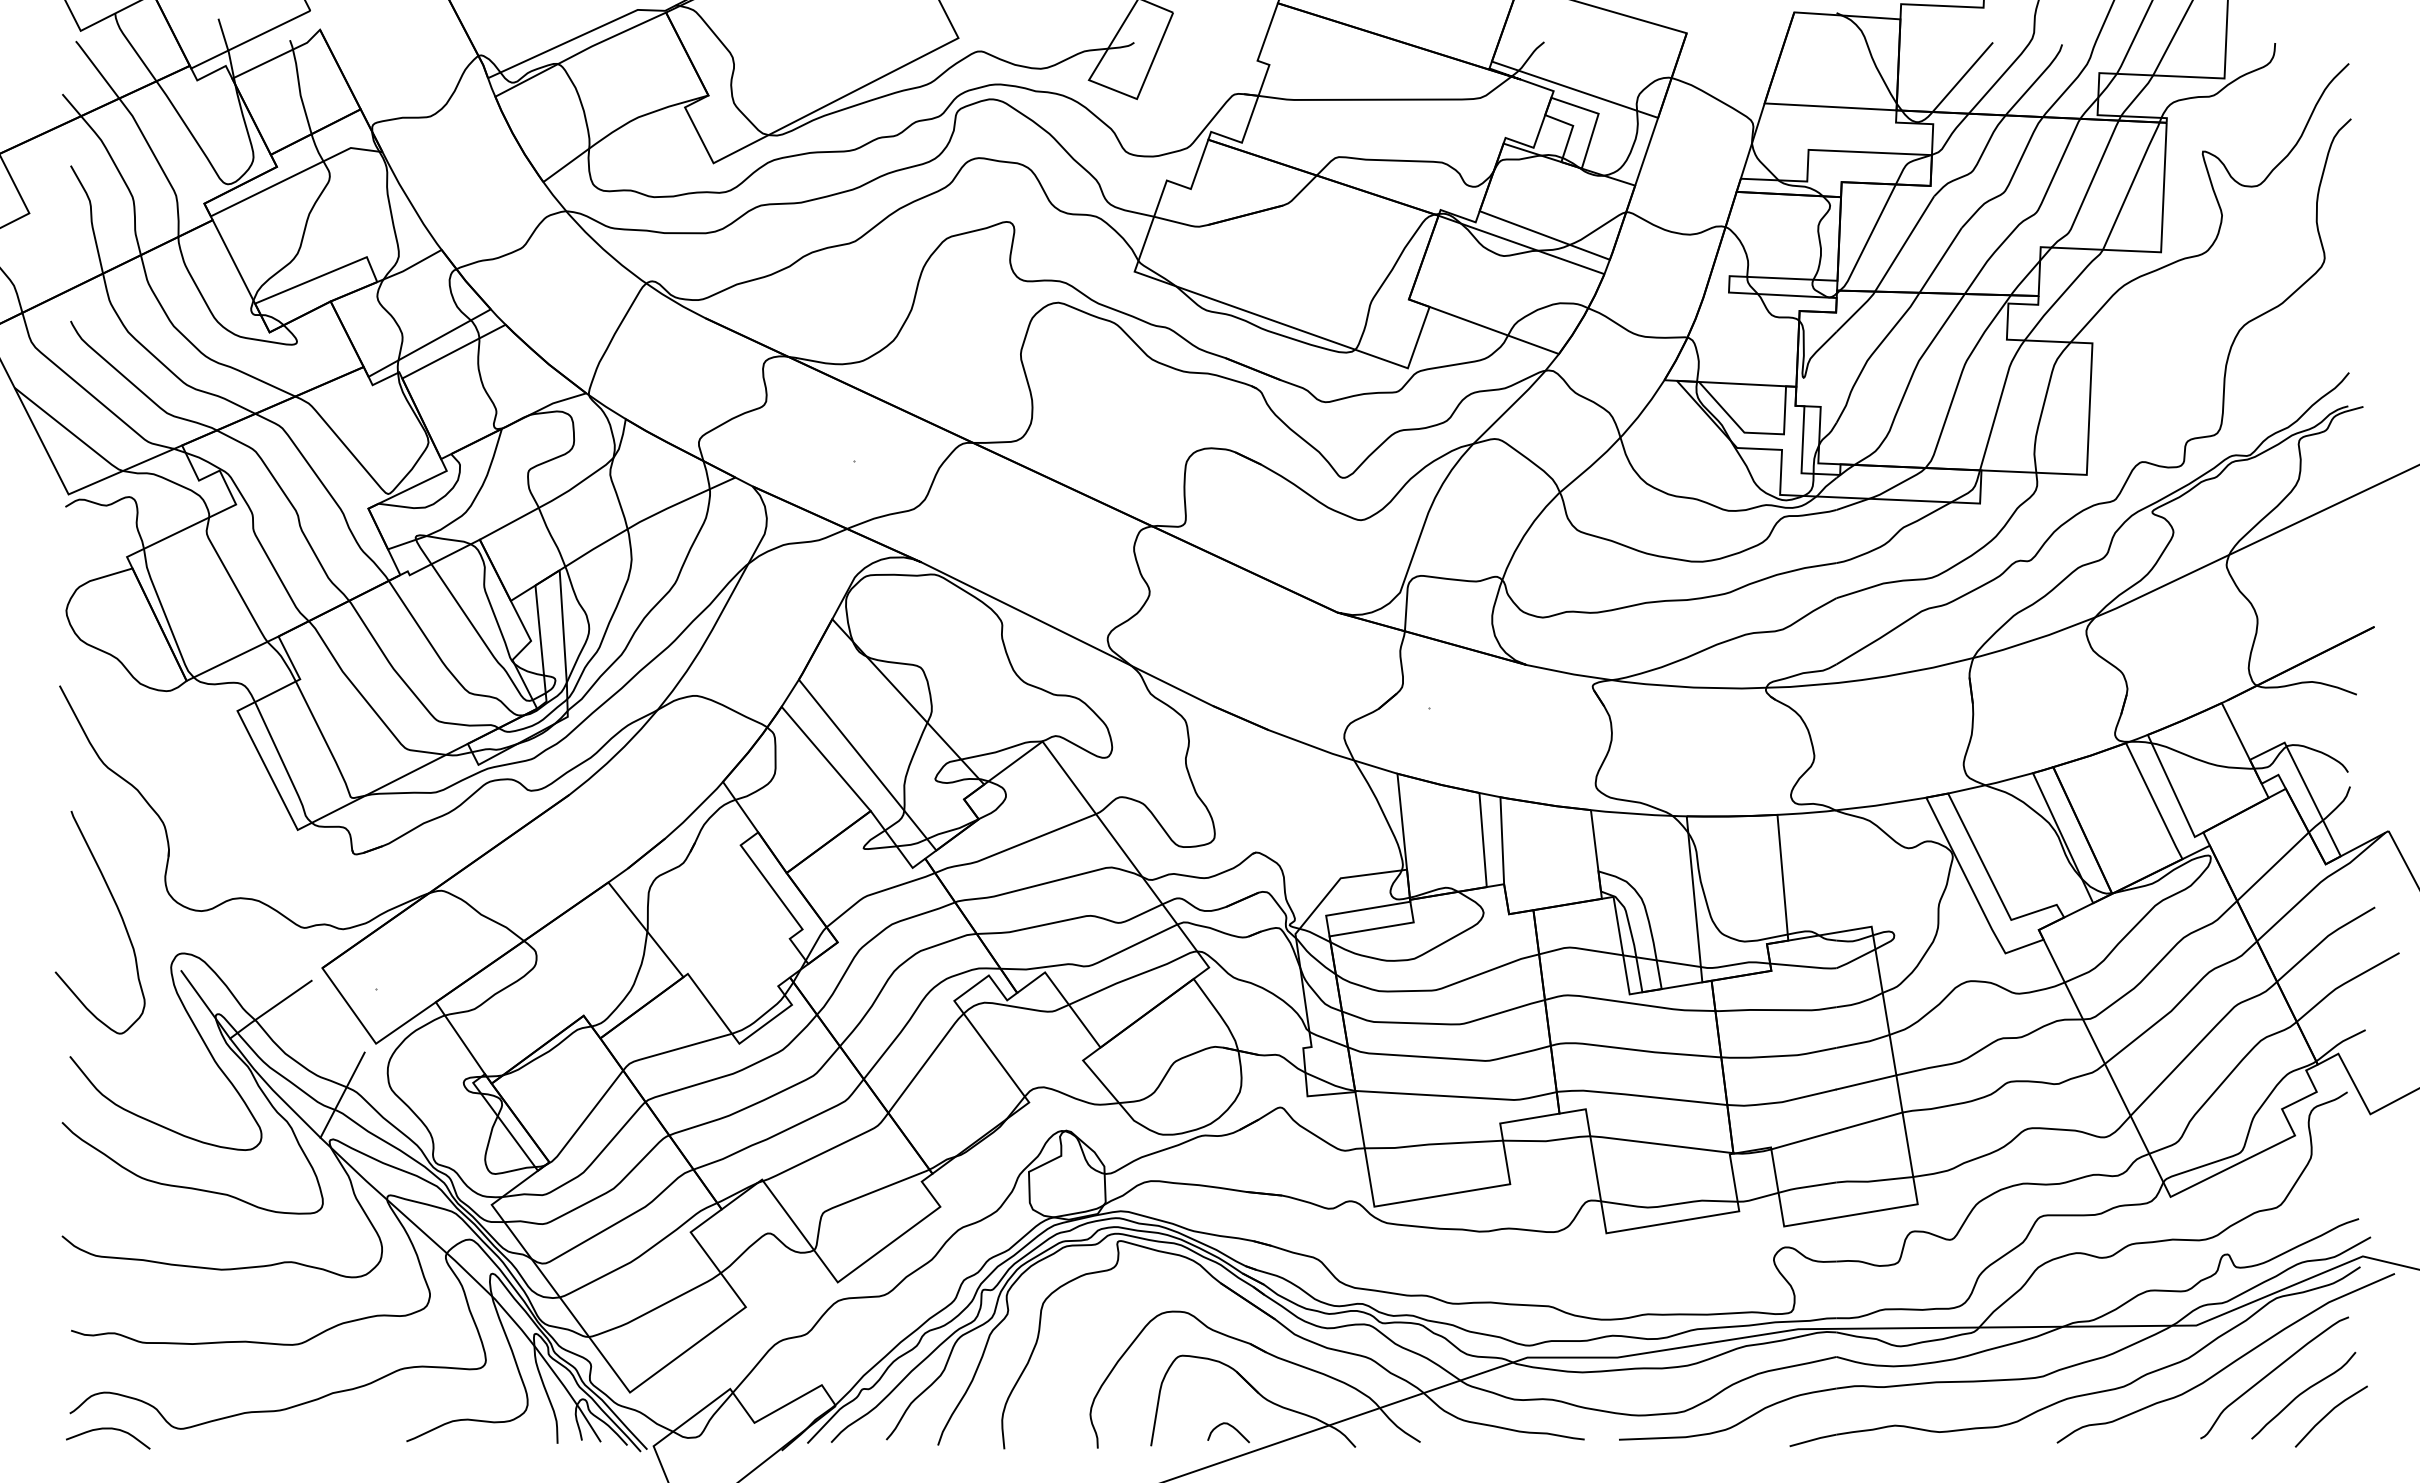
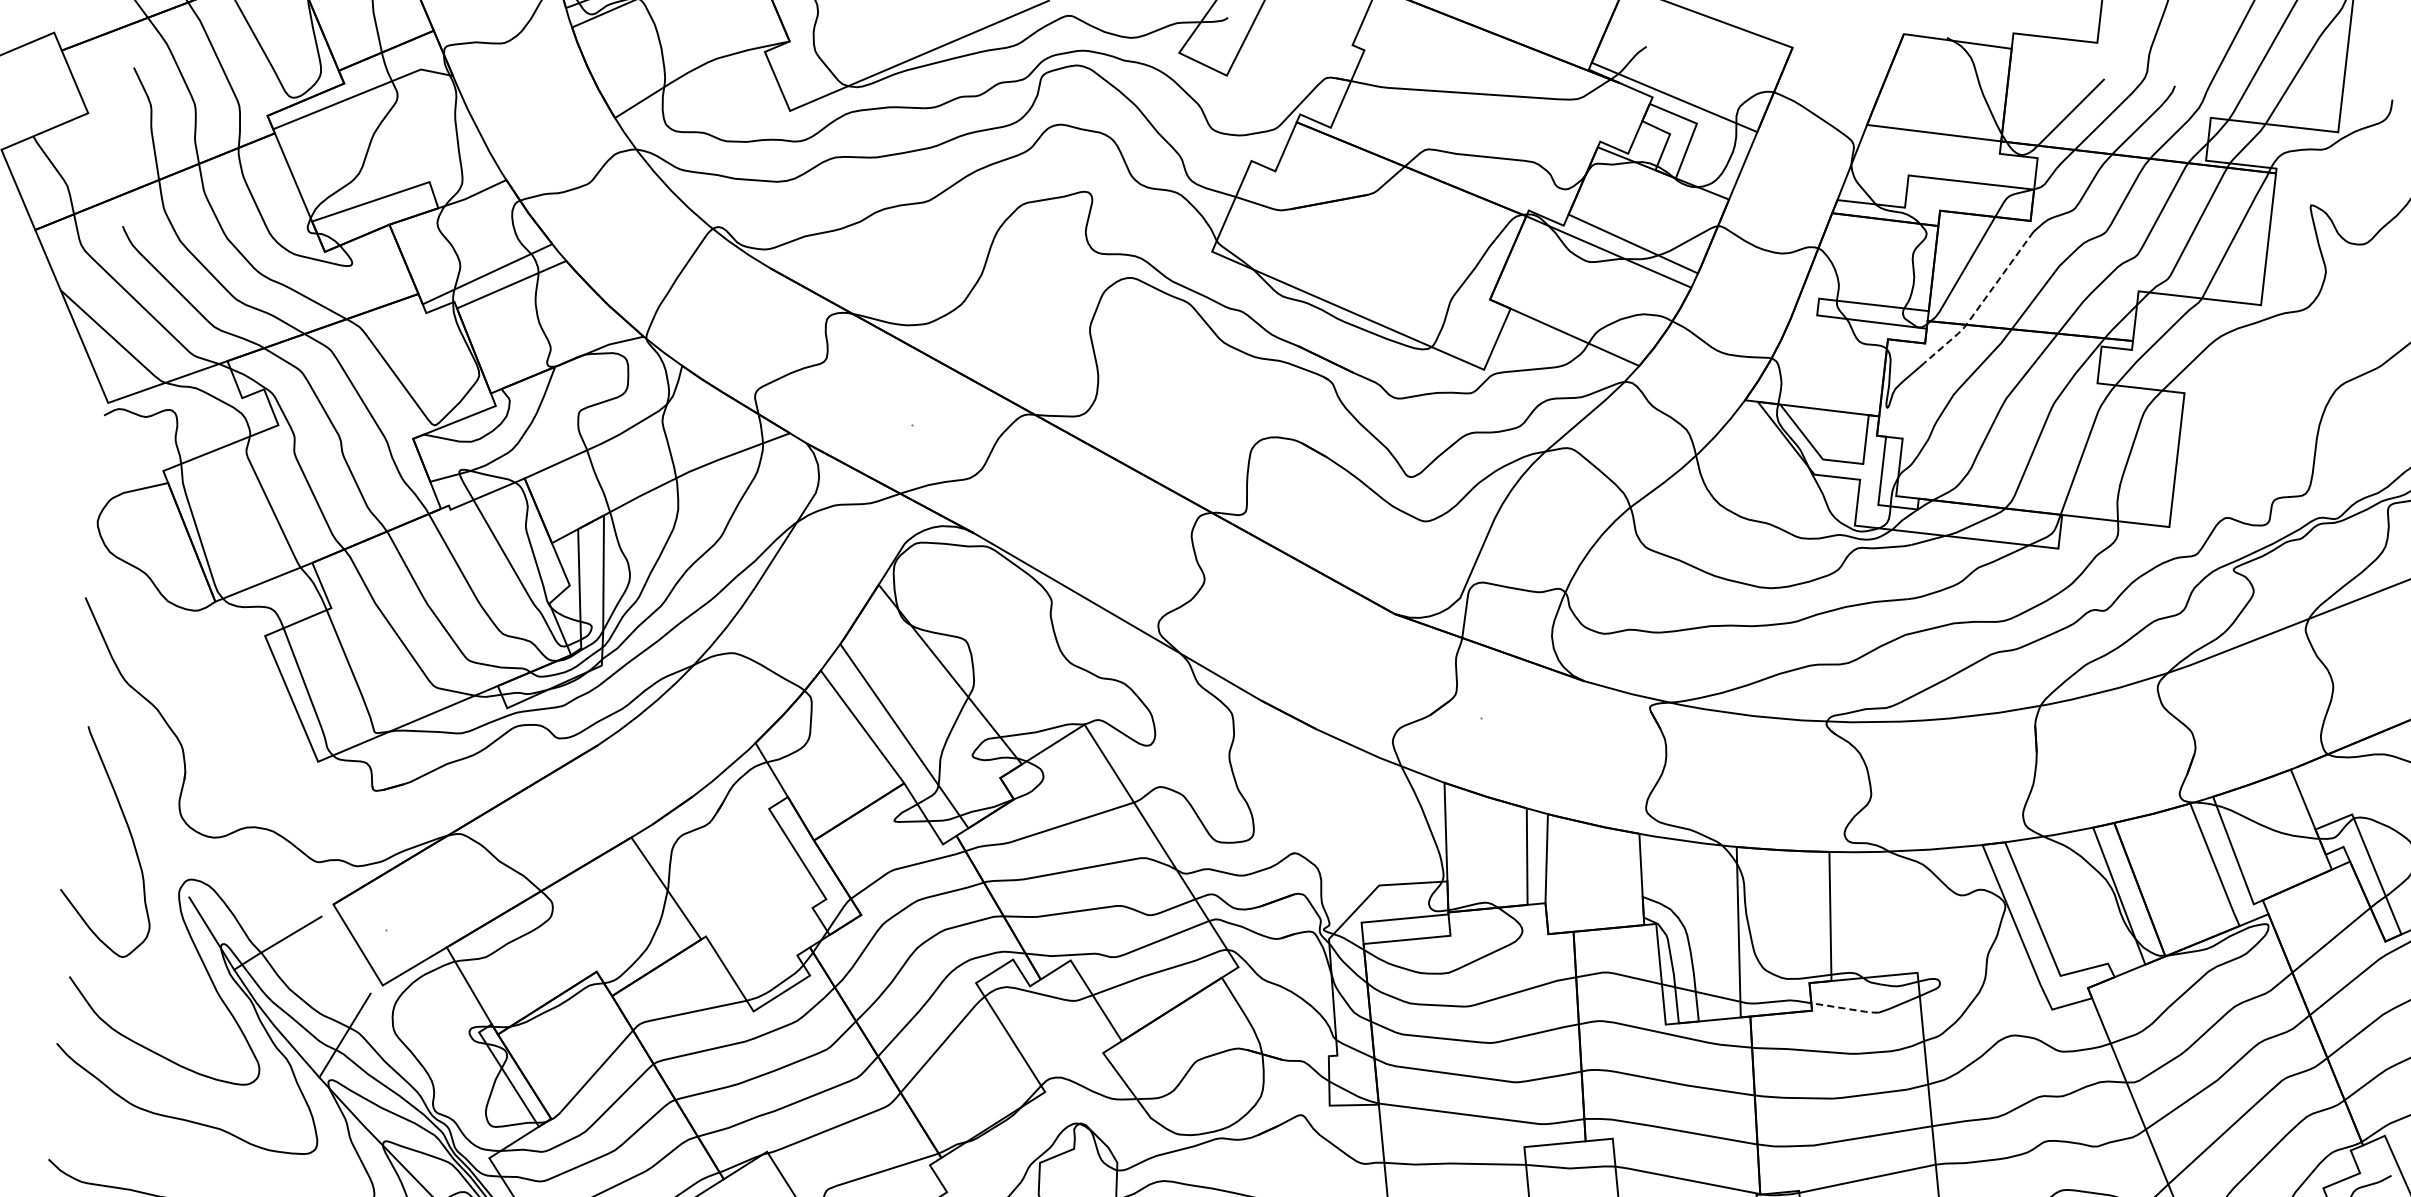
line: (1889, 268) -> (1982, 302), solid -> dashed
line: (1804, 966) -> (1846, 1008), solid -> dashed

